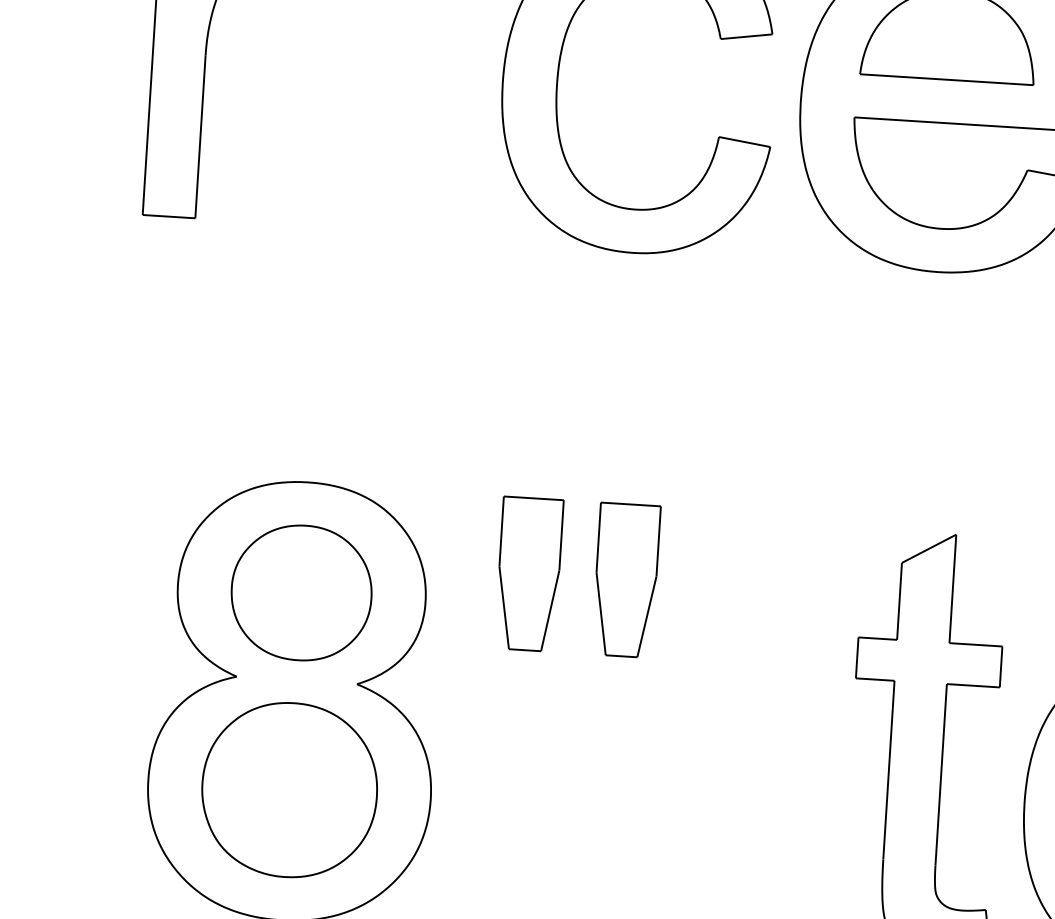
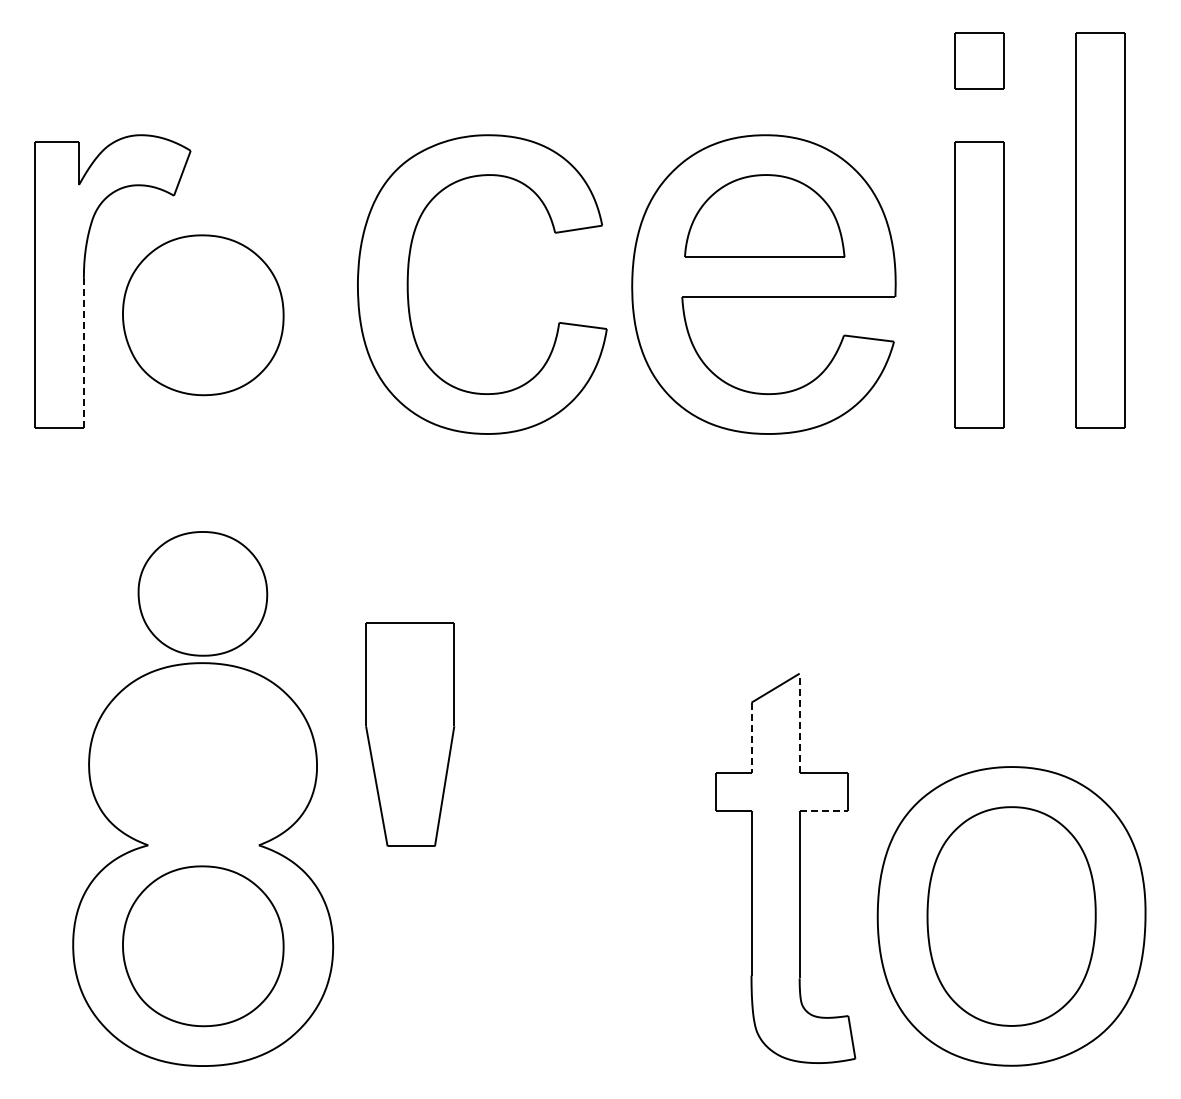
part: (332, 104) -> (203, 315), added
line: (200, 136) -> (83, 352), solid -> dashed
part: (529, 574) -> (410, 734), size x1.6
part: (625, 580) -> (499, 734), removed
line: (952, 588) -> (799, 723), solid -> dashed
part: (301, 592) -> (202, 593), moved
line: (899, 601) -> (751, 738), solid -> dashed
line: (973, 686) -> (824, 811), solid -> dashed

